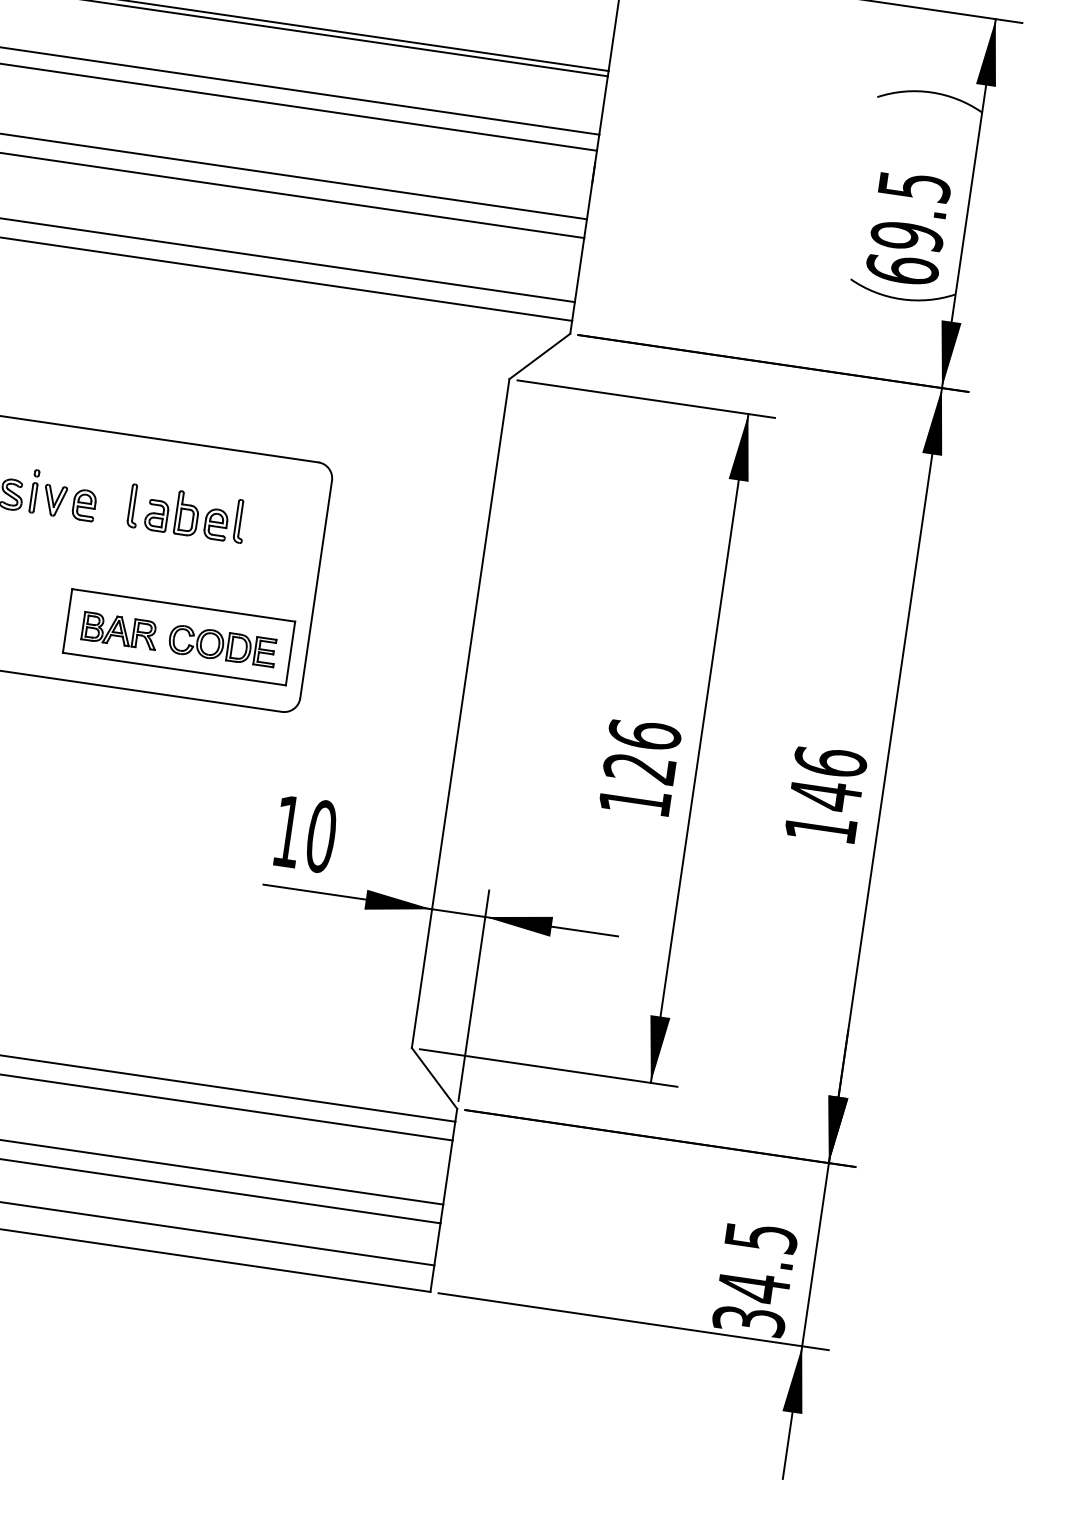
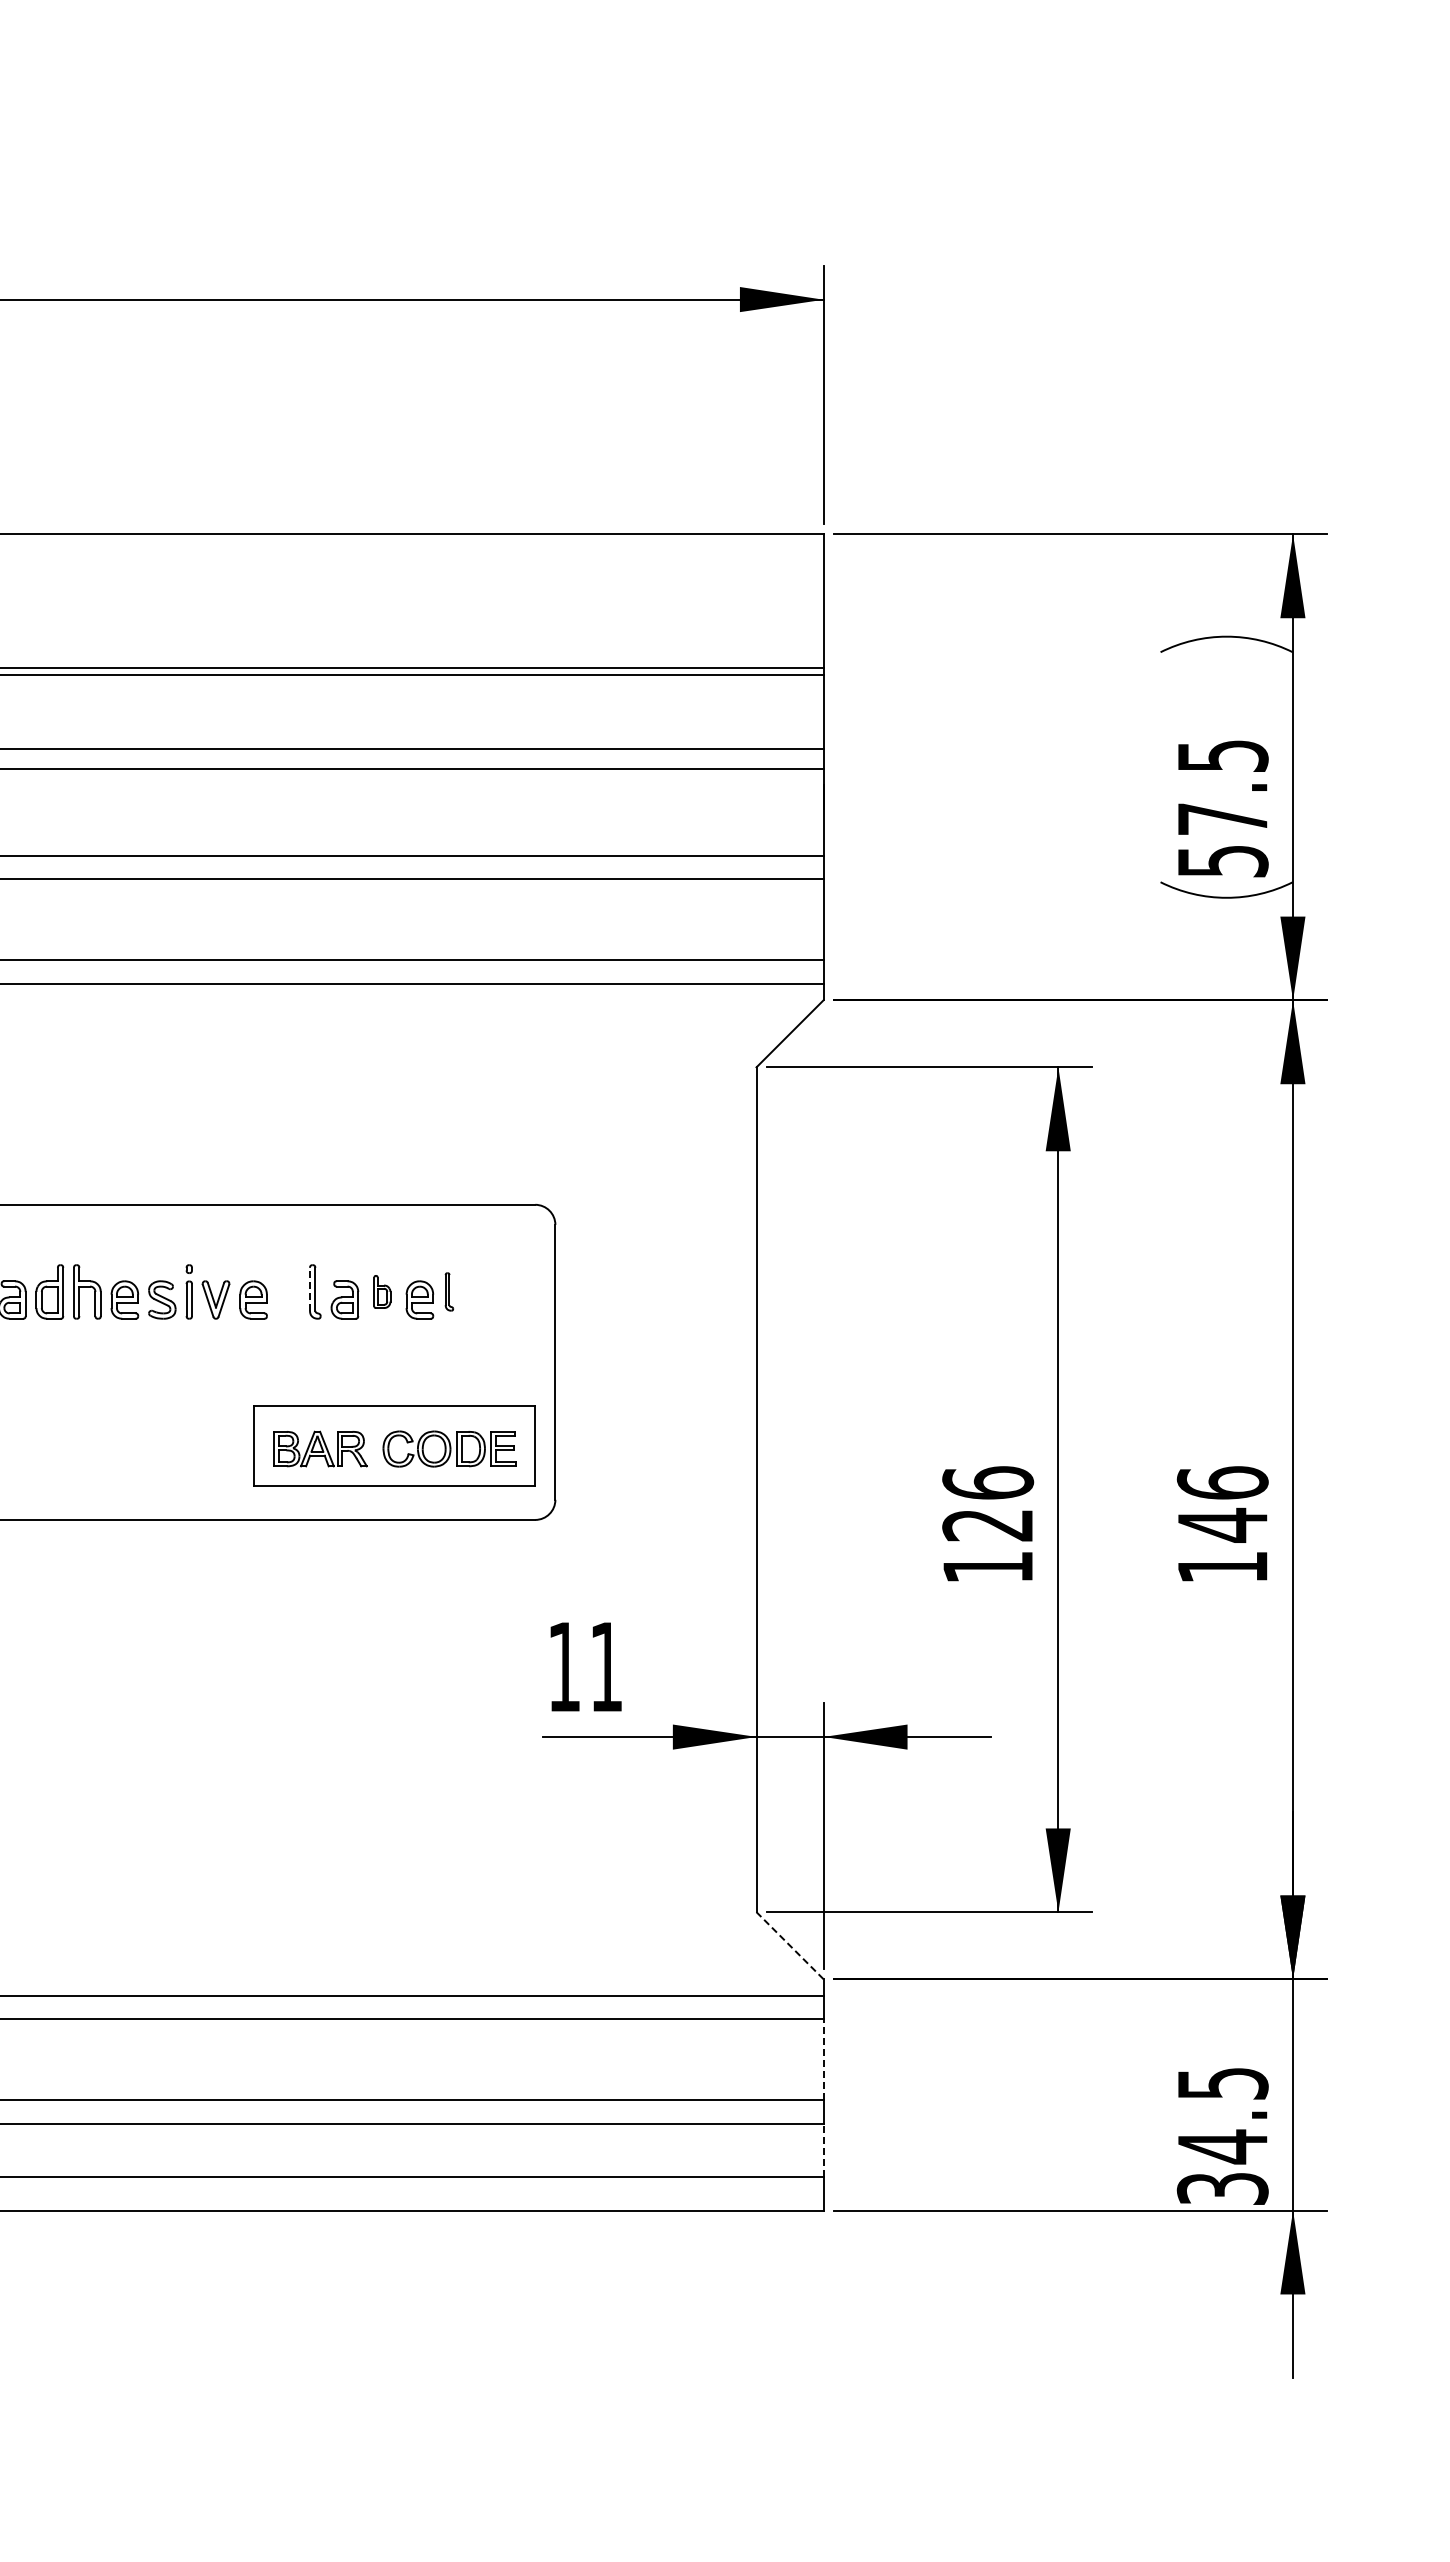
text: (904, 252) -> (1222, 839), 69.5 -> 57.5
line: (130, 502) -> (310, 1288), solid -> dashed
part: (187, 513) -> (382, 1291), size x0.6
part: (240, 521) -> (449, 1291), size x0.7
text: (321, 836) -> (606, 1666), 10 -> 11
line: (434, 1078) -> (789, 1945), solid -> dashed
line: (447, 1172) -> (823, 2059), solid -> dashed
line: (437, 1244) -> (823, 2150), solid -> dashed

